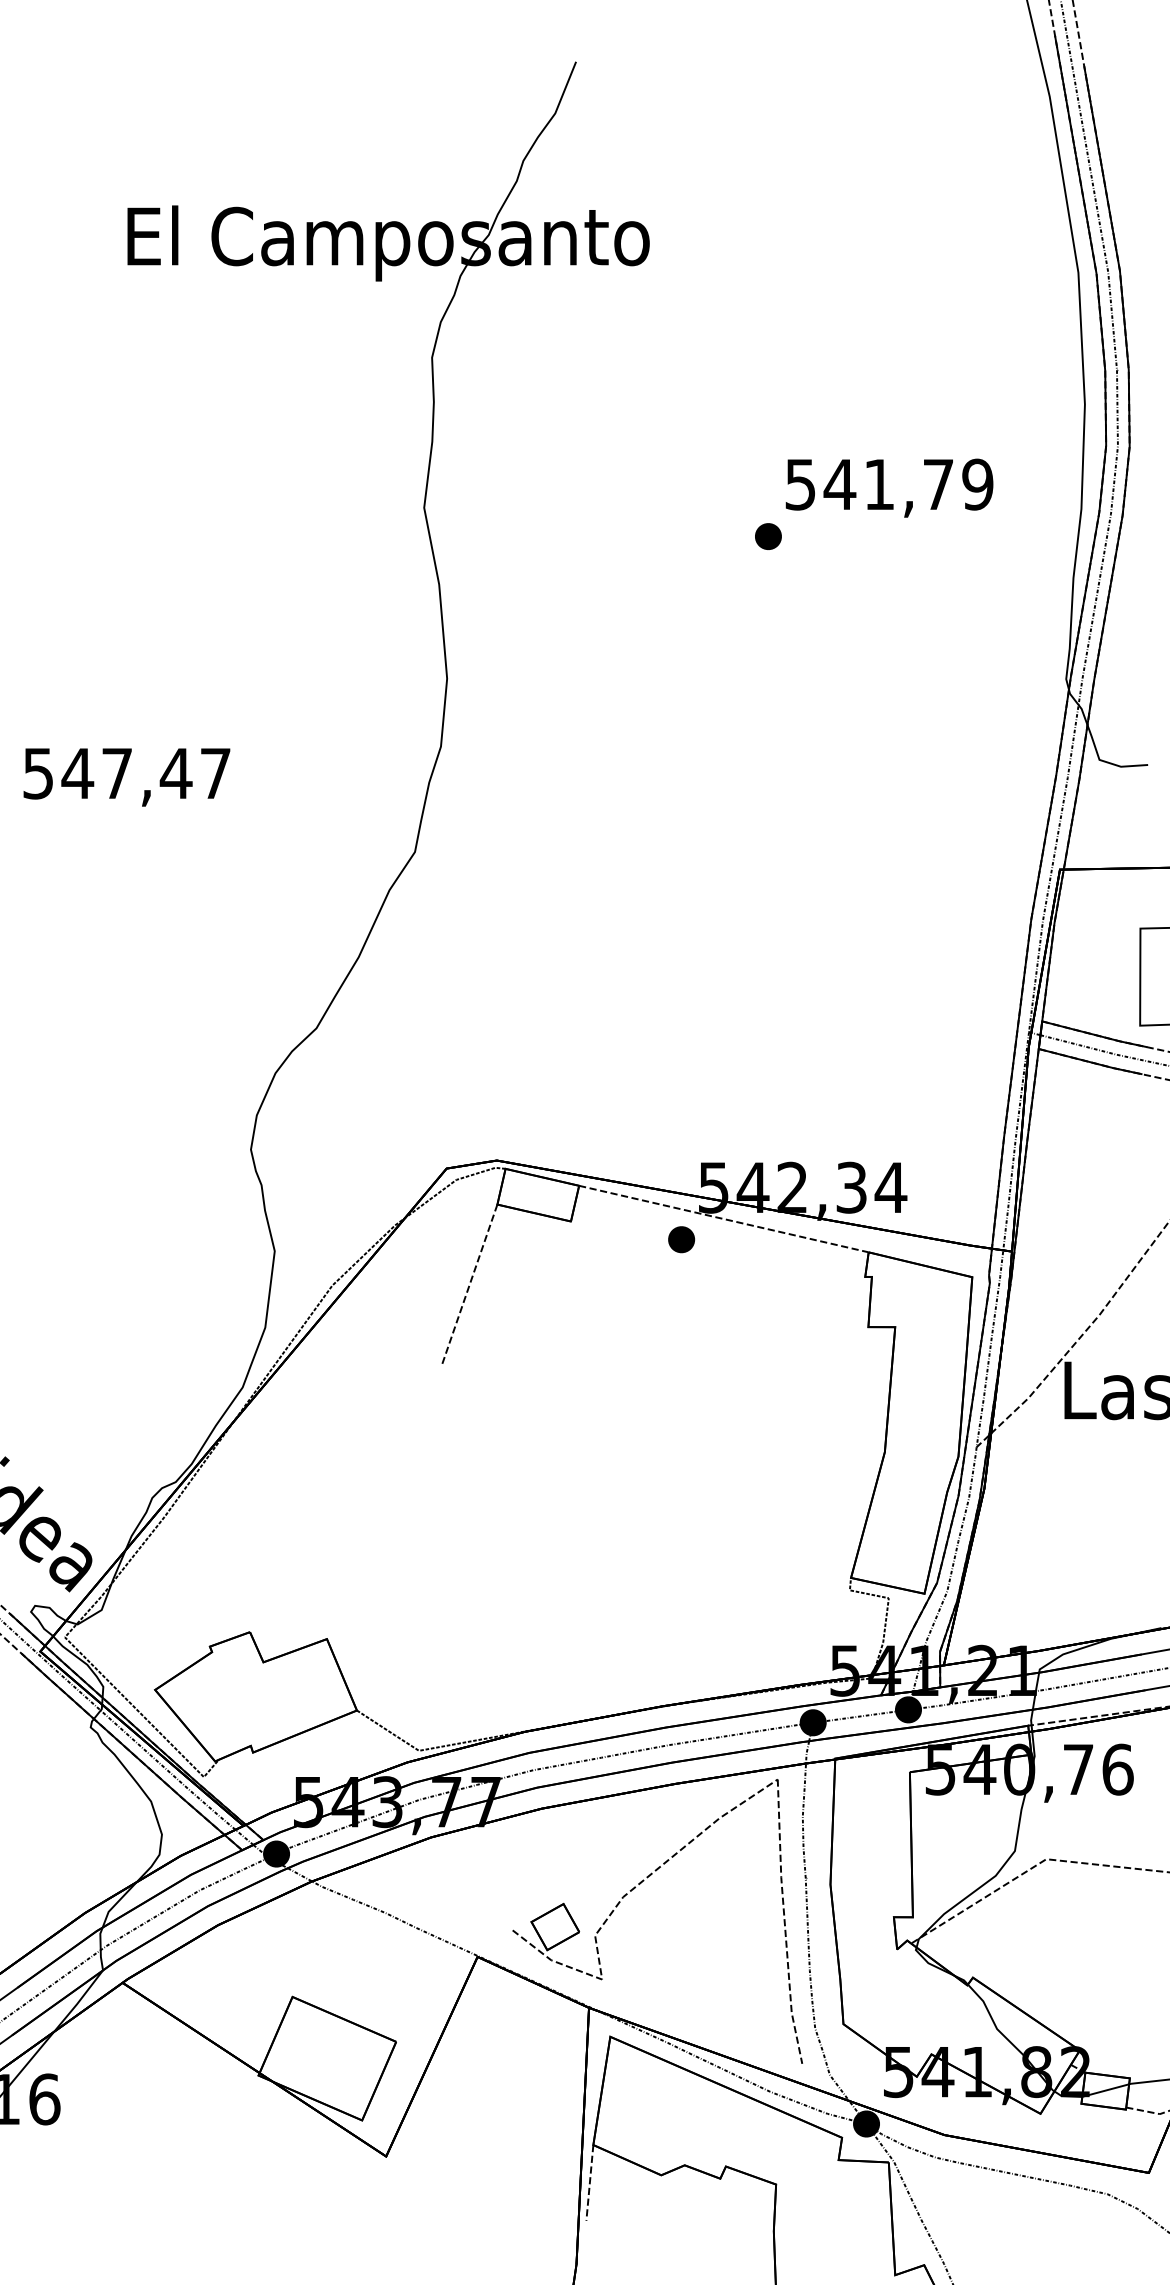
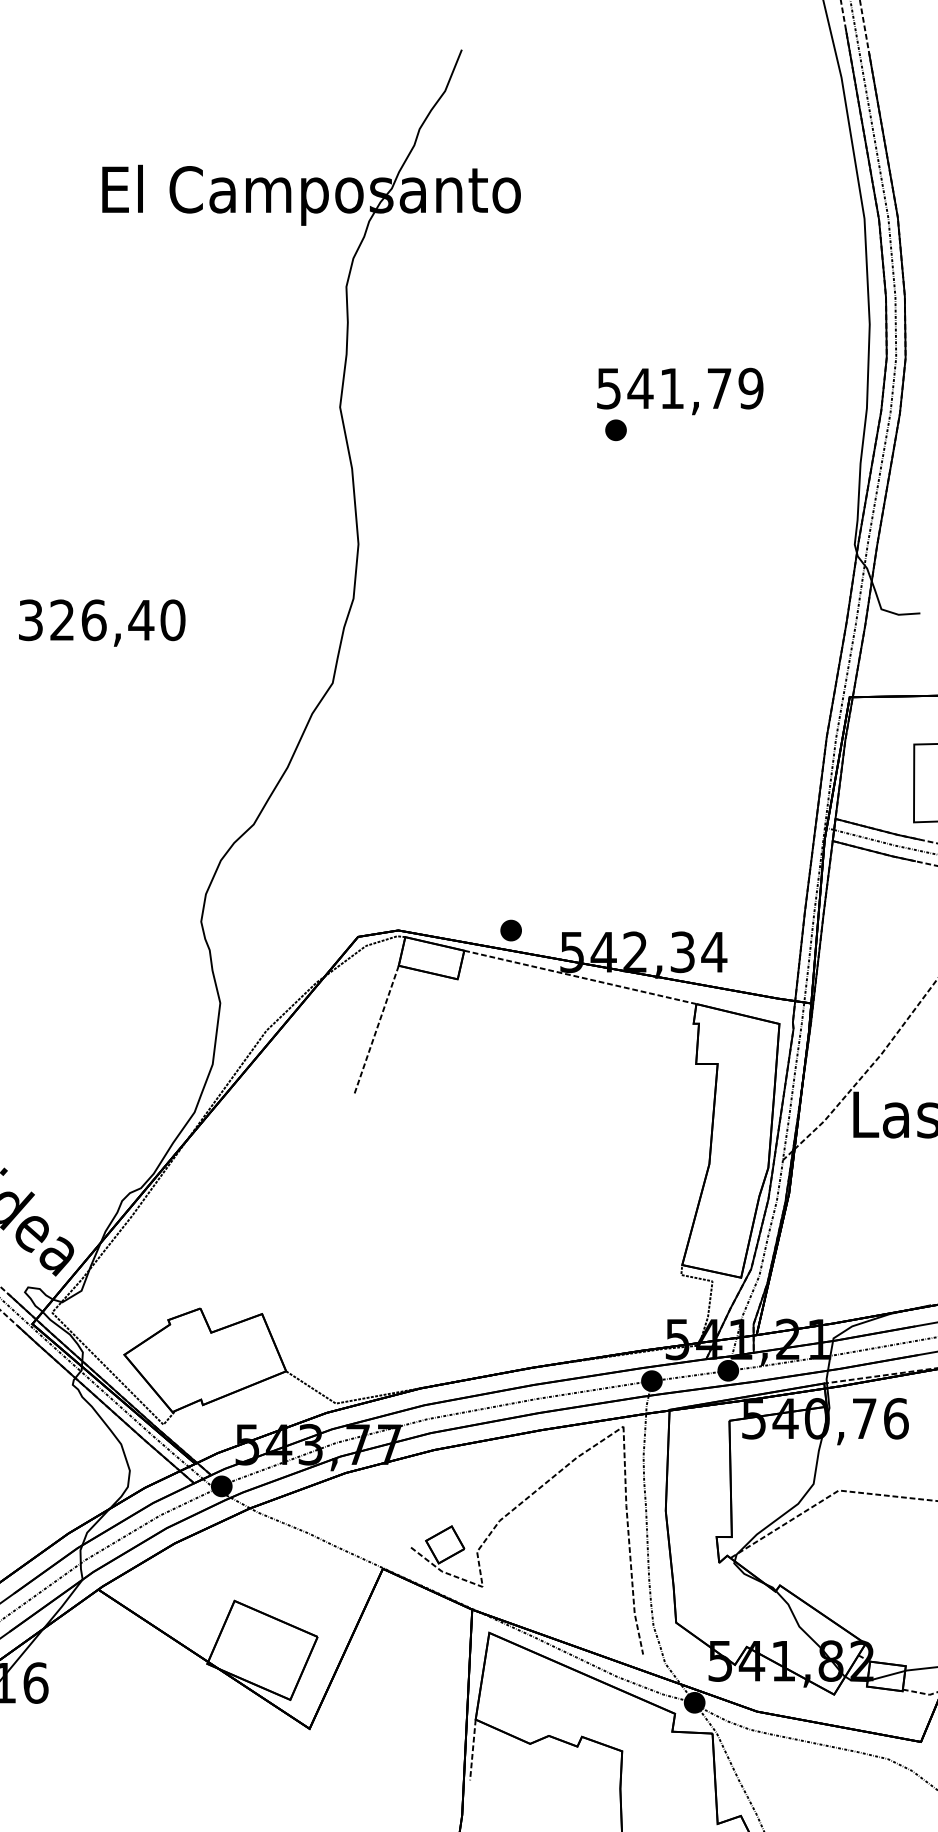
text: (889, 487) -> (680, 390), moved
text: (127, 773) -> (102, 620), 547,47 -> 326,40
part: (681, 1239) -> (511, 930), moved

